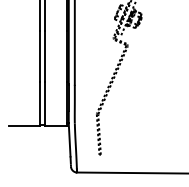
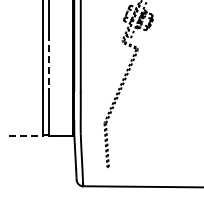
line: (44, 56) -> (48, 61), solid -> dashed
line: (24, 126) -> (26, 136), solid -> dashed

